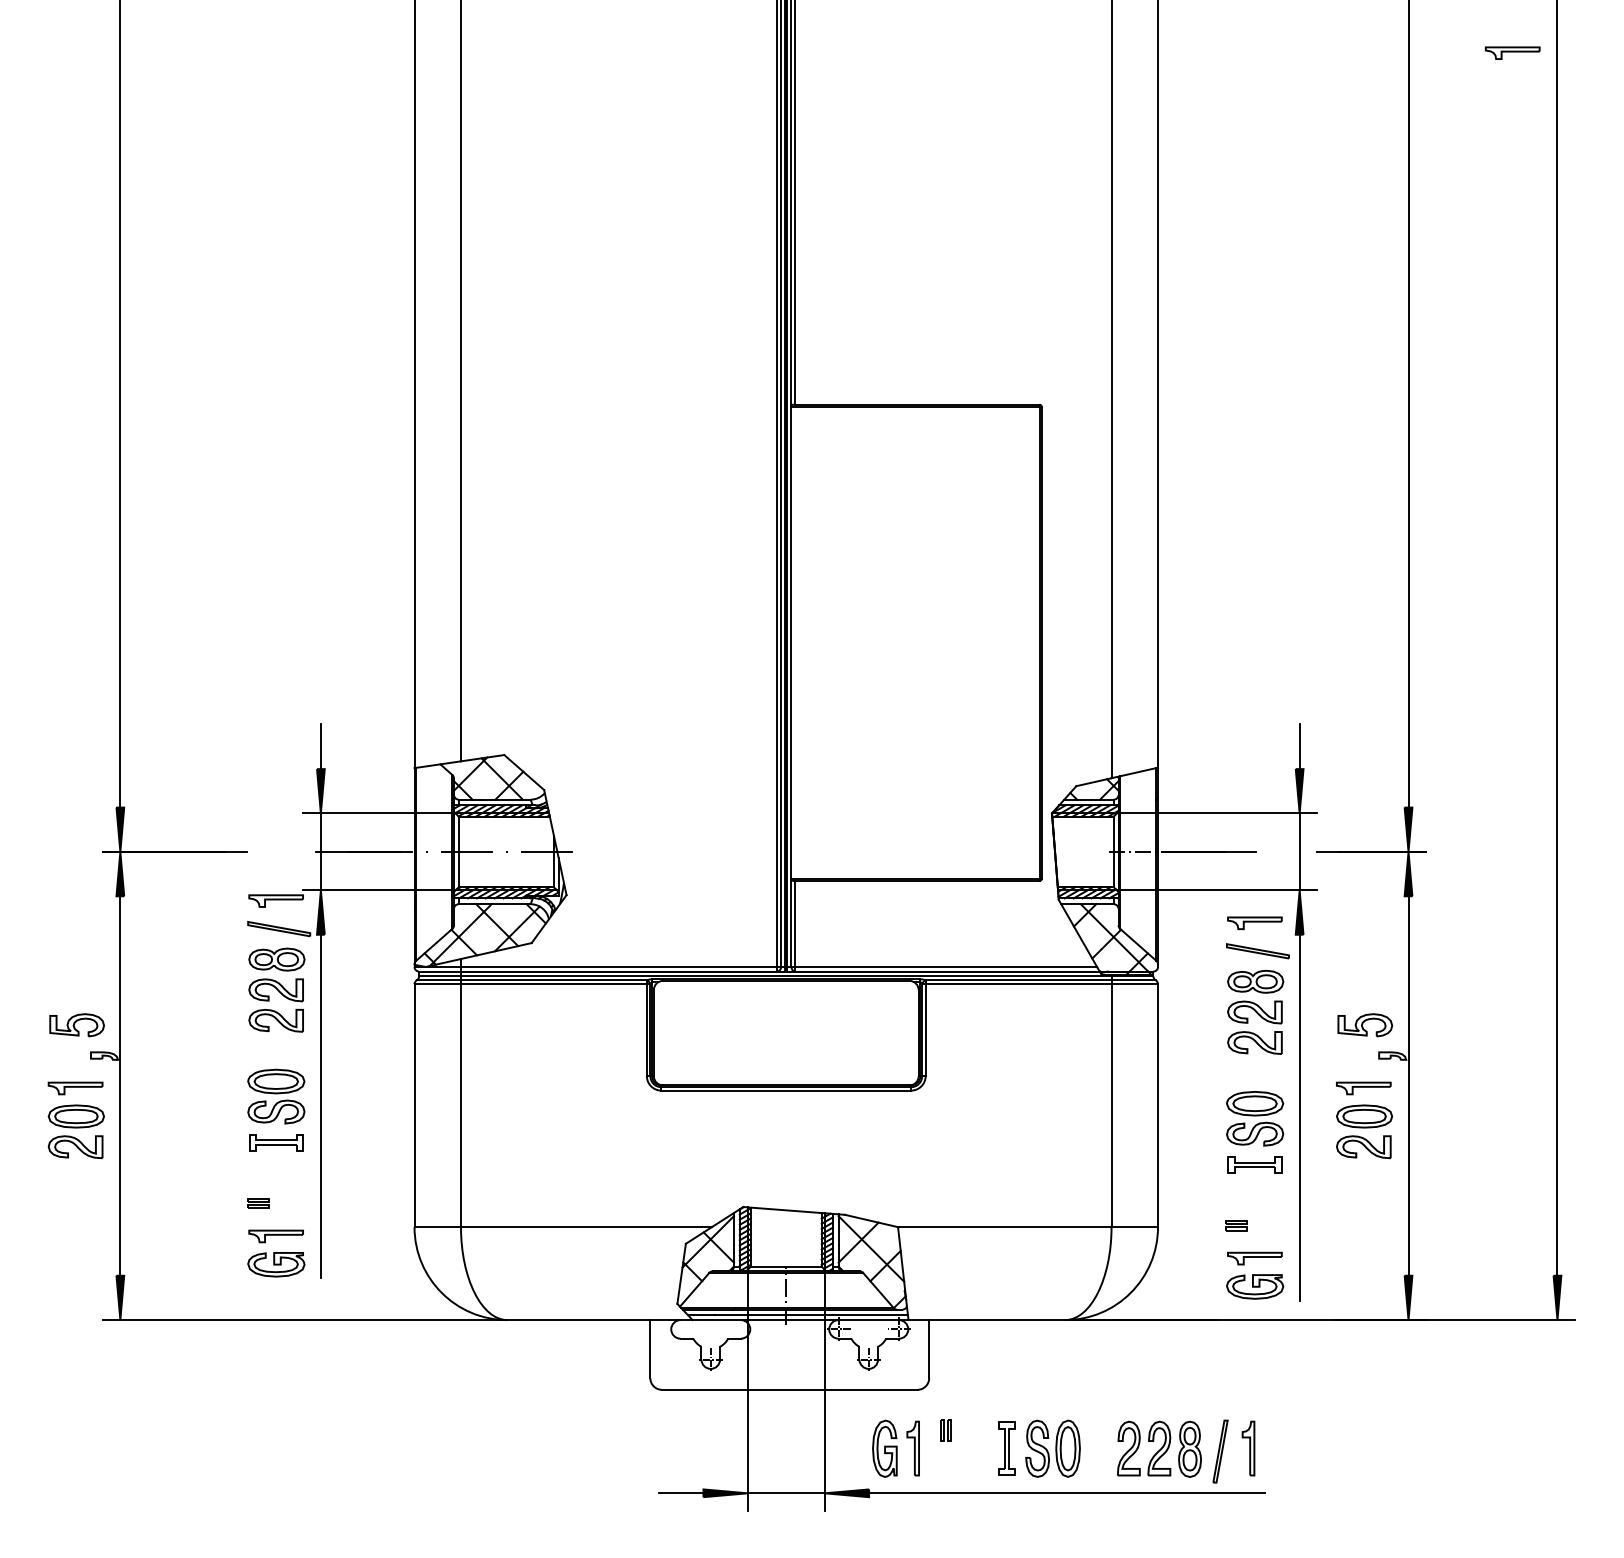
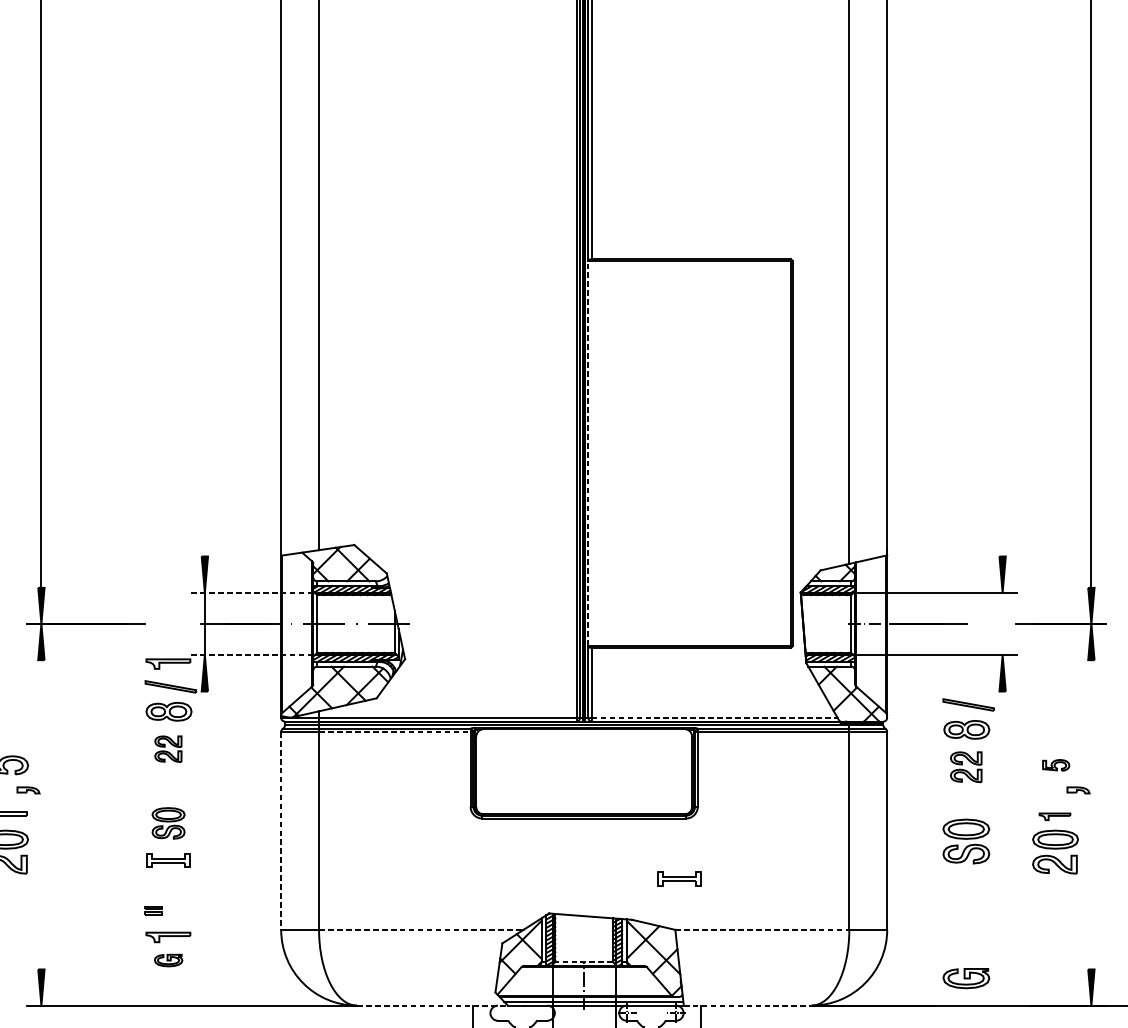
line: (791, 642) -> (588, 453), solid -> dashed
line: (320, 746) -> (204, 538), removed
line: (1299, 746) -> (1002, 538), removed
line: (378, 813) -> (251, 592), solid -> dashed
line: (1299, 851) -> (1002, 623), removed
line: (378, 890) -> (251, 655), solid -> dashed
part: (1254, 922) -> (965, 681), removed
line: (946, 966) -> (714, 717), solid -> dashed
line: (553, 984) -> (394, 732), solid -> dashed
part: (275, 1005) -> (167, 749), size x0.6
part: (1365, 1025) -> (1056, 765), size x0.6
part: (1254, 1027) -> (965, 767), size x0.7
line: (120, 1085) -> (41, 814), removed
line: (1408, 1085) -> (1091, 814), removed
part: (1363, 1088) -> (1054, 816), size x0.7
part: (276, 1096) -> (168, 823), size x0.7
line: (320, 1106) -> (204, 831), removed
line: (414, 1106) -> (281, 831), solid -> dashed
line: (1299, 1117) -> (1002, 840), removed
part: (1254, 1164) -> (678, 878), moved
part: (1236, 1225) -> (951, 928), removed
line: (586, 1227) -> (421, 930), solid -> dashed
line: (1004, 1227) -> (762, 930), solid -> dashed
part: (1254, 1258) -> (965, 955), removed
part: (276, 1264) -> (168, 960), size x0.6
line: (785, 1266) -> (583, 961), solid -> dashed
line: (600, 1320) -> (432, 1005), solid -> dashed
line: (987, 1320) -> (748, 1005), solid -> dashed

